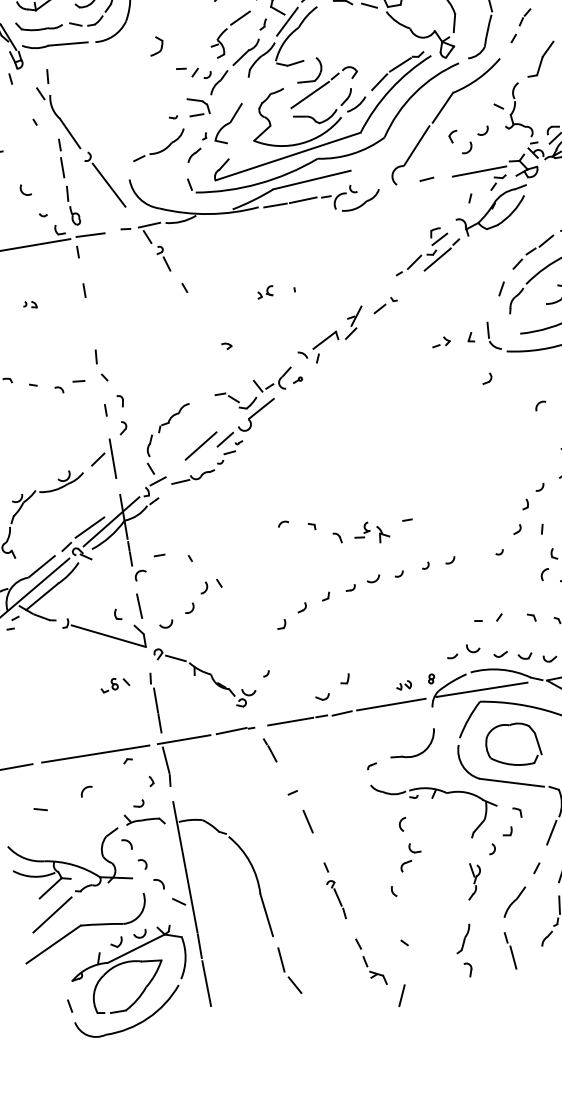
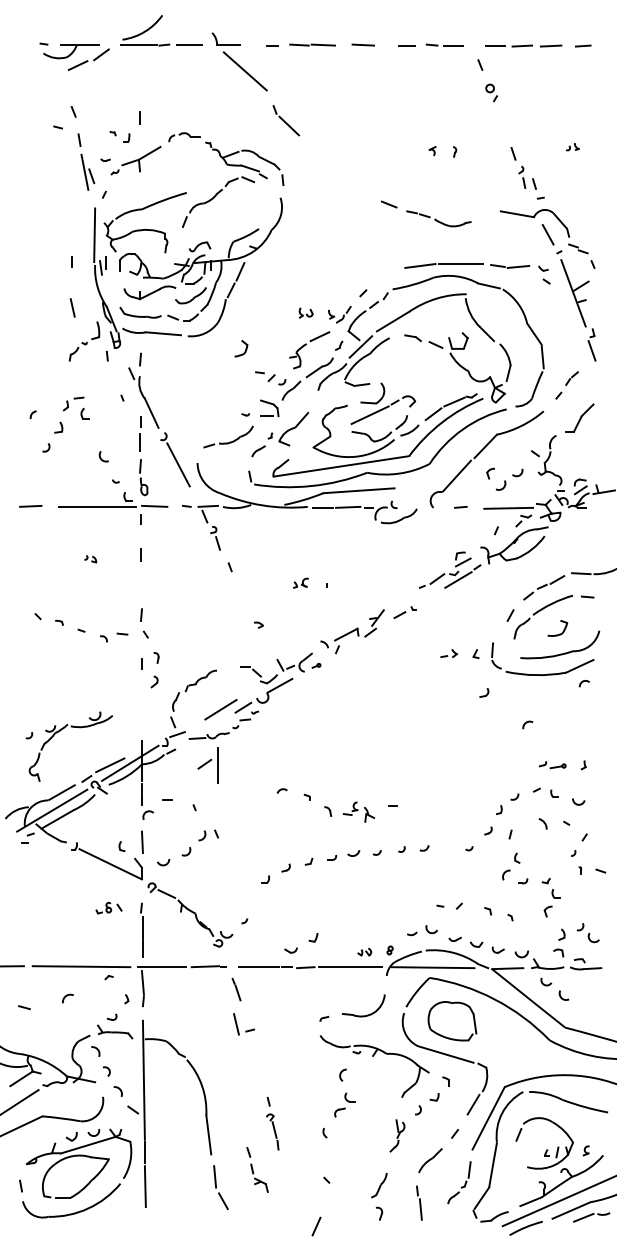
part: (101, 460) -> (207, 765), moved
line: (308, 821) -> (236, 1024), moved
part: (371, 961) -> (257, 1169), moved

